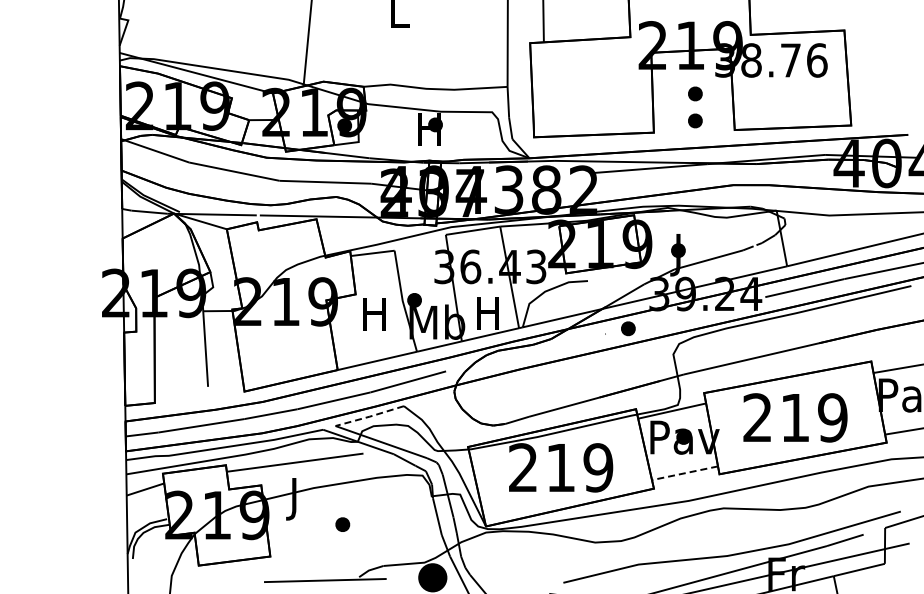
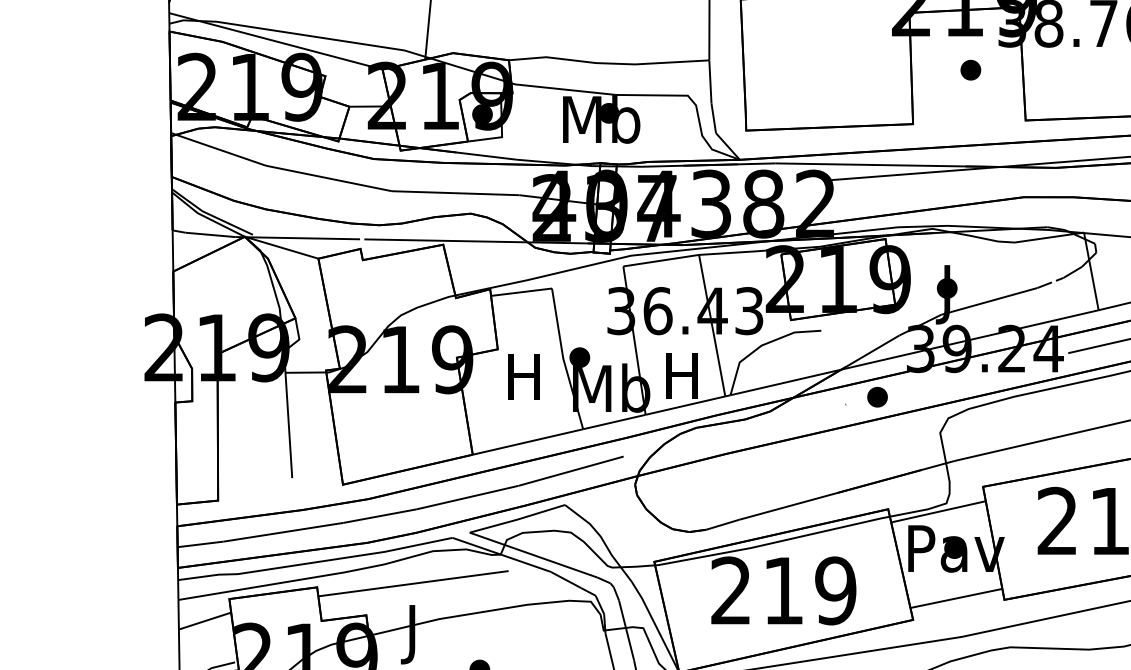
part: (695, 120) -> (971, 107), removed
text: (429, 129) -> (600, 119), H -> Mb
line: (369, 416) -> (517, 519), dashed -> solid
line: (685, 473) -> (957, 598), dashed -> solid

